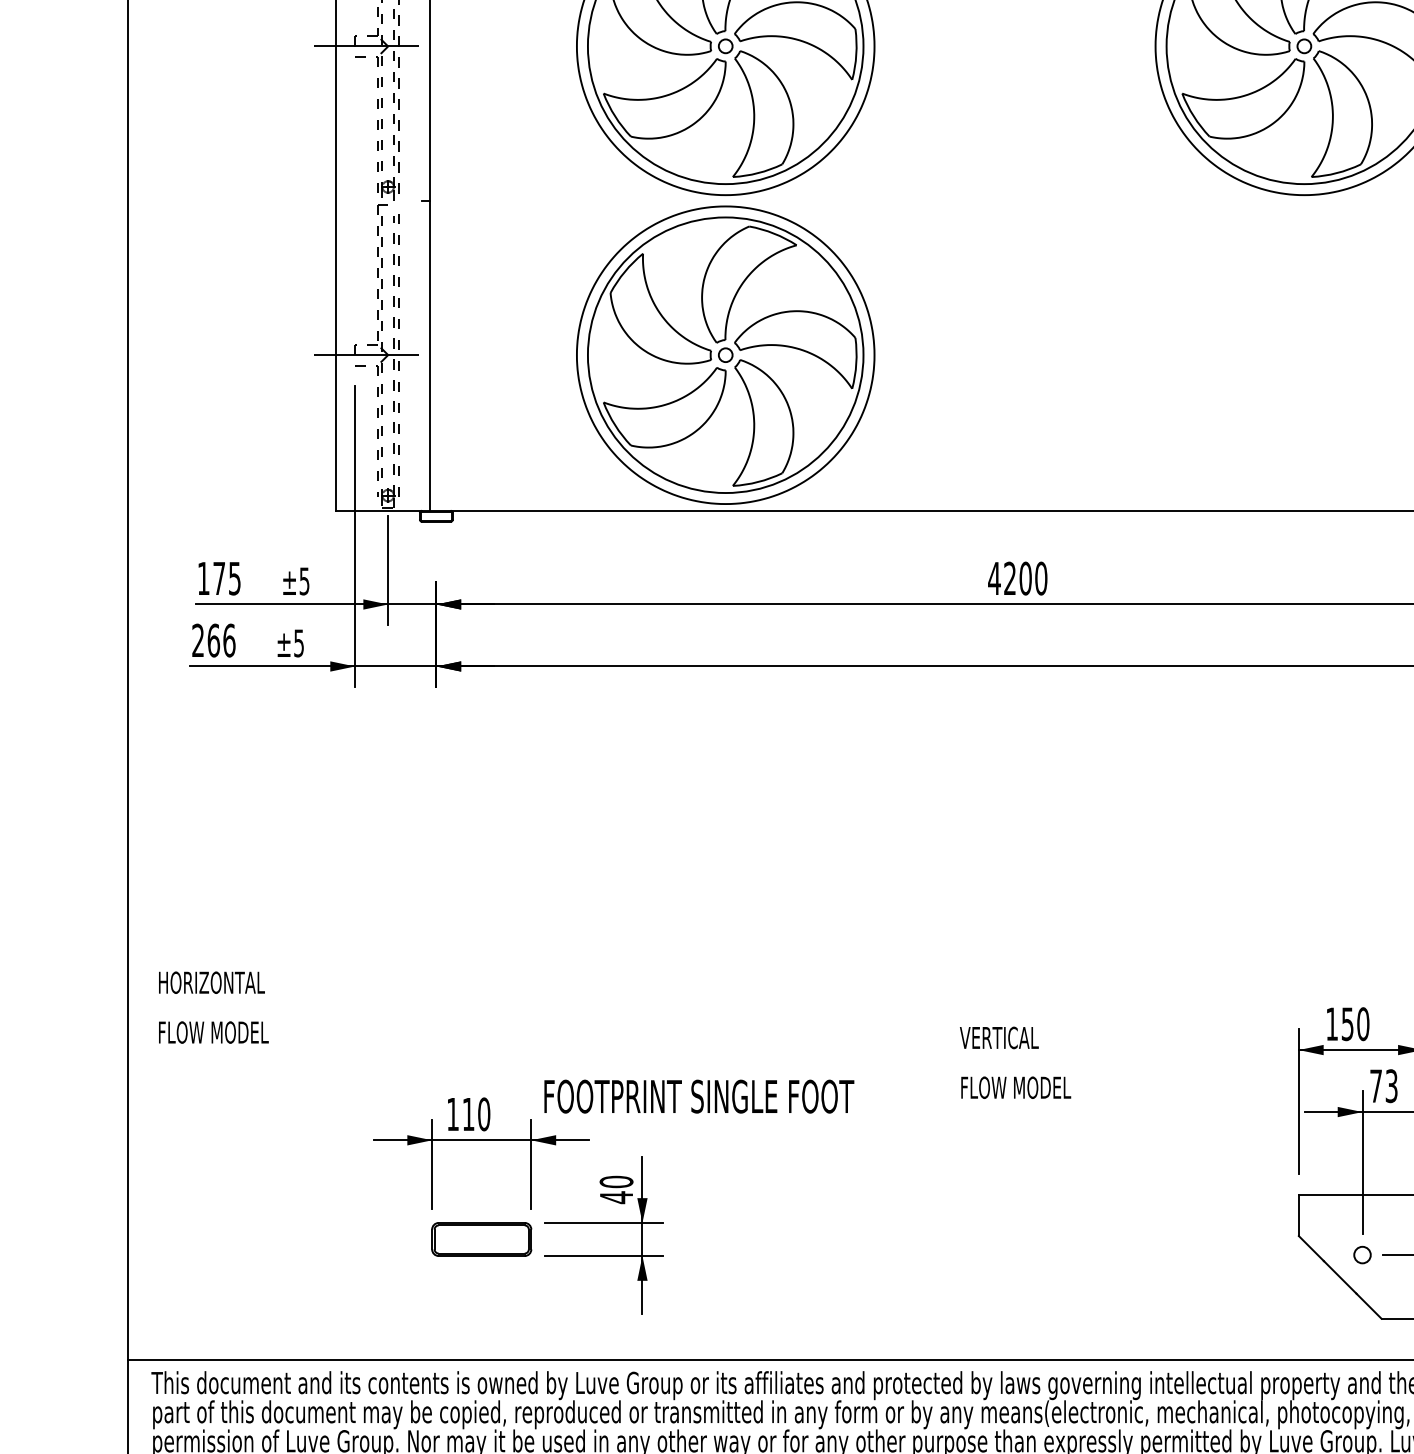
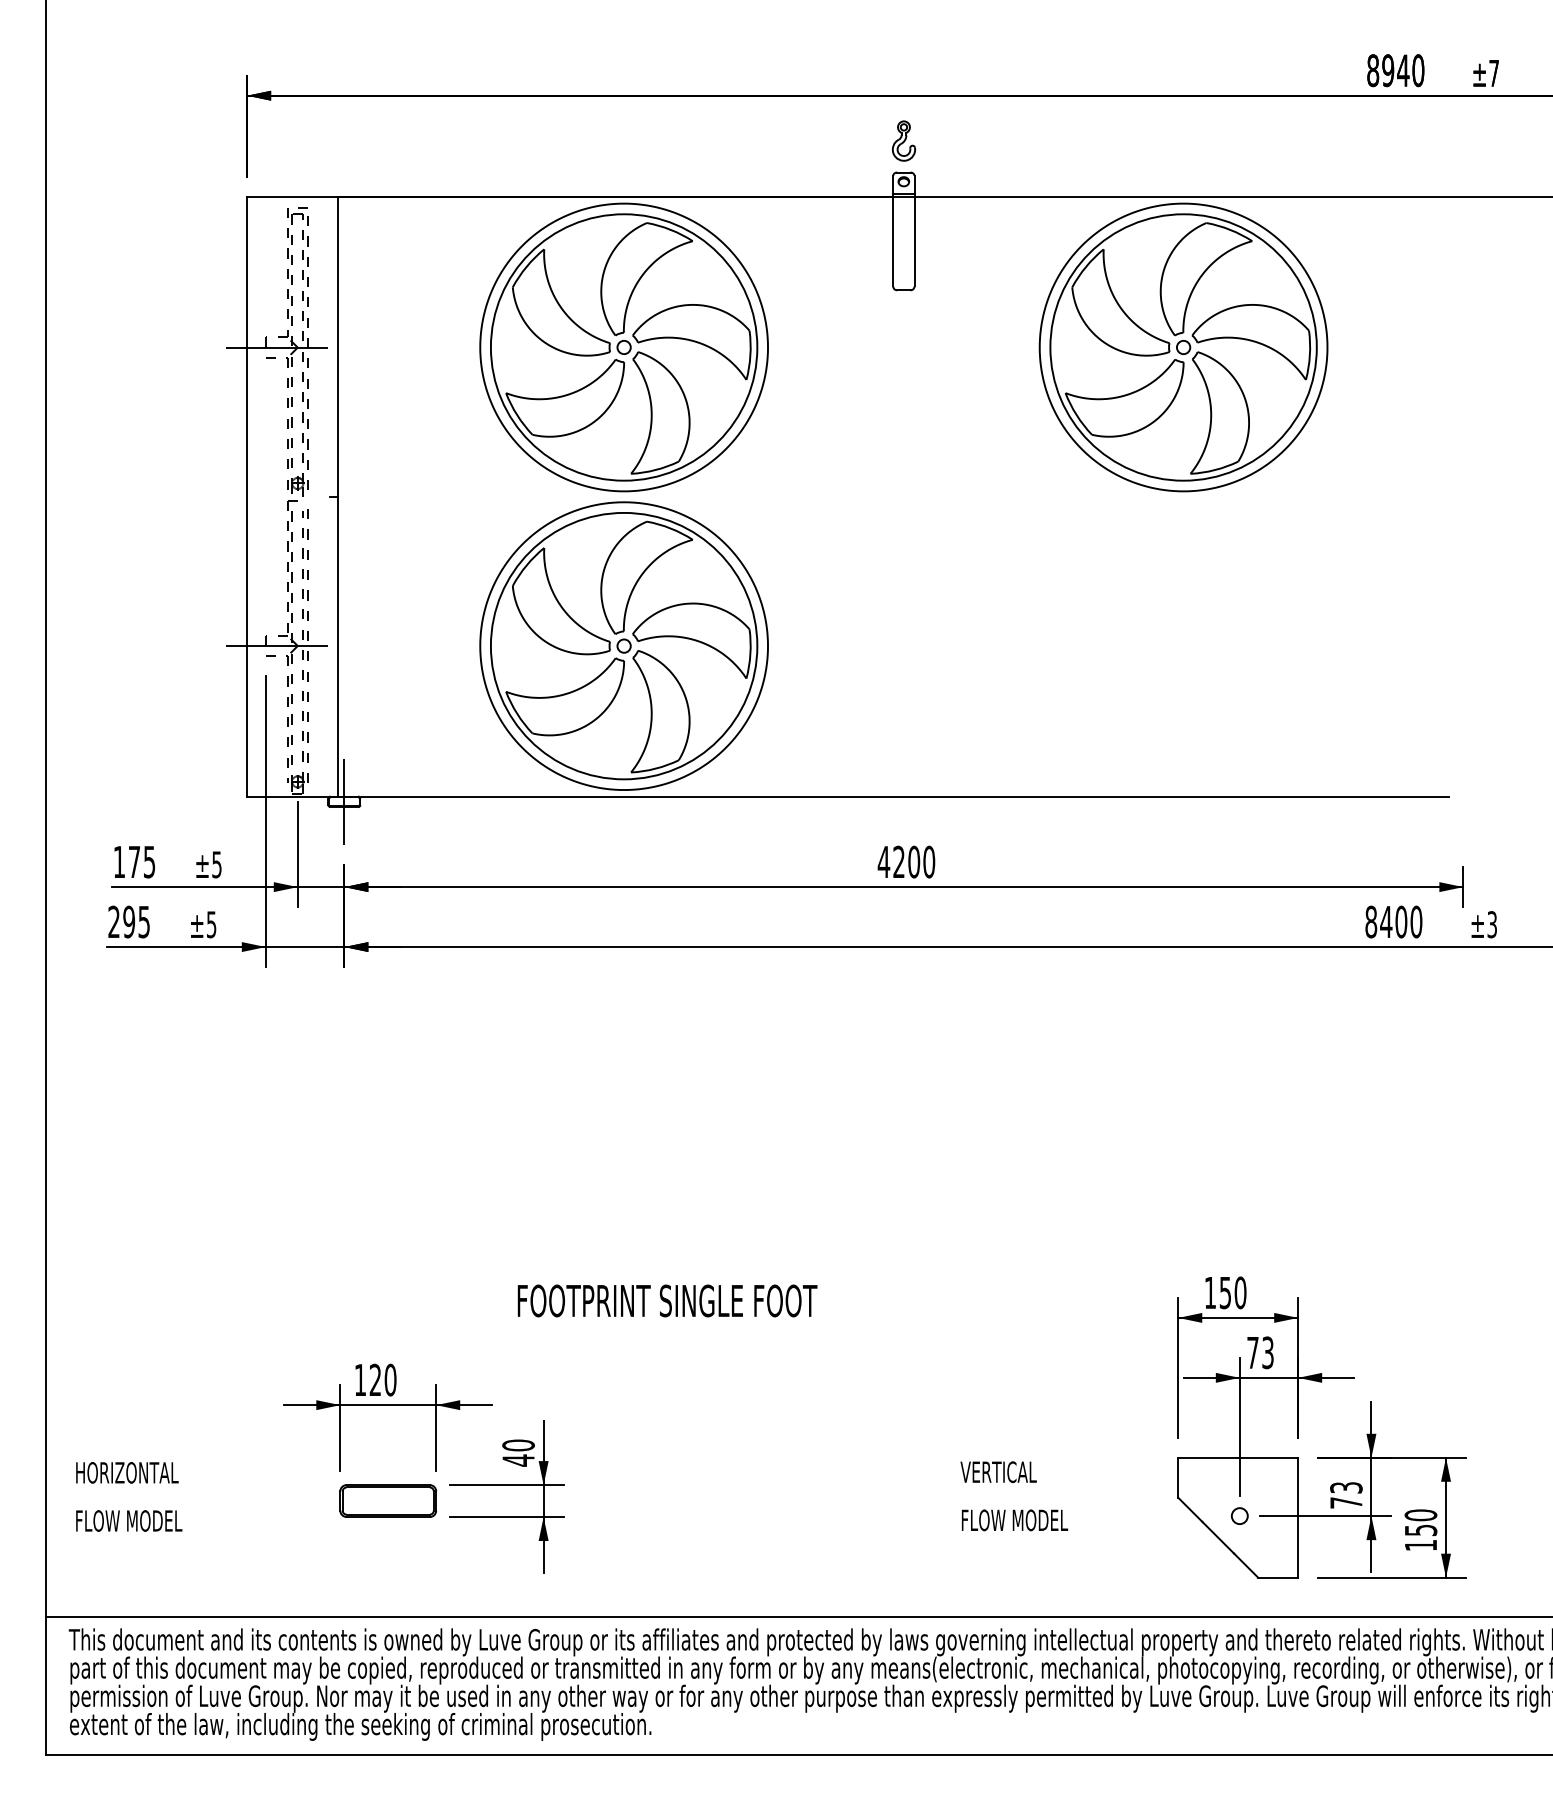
line: (436, 515) -> (344, 801), added
text: (221, 640) -> (136, 921), 266 -> 295
text: (214, 1007) -> (129, 1496), moved
text: (1015, 1063) -> (1014, 1496), moved
text: (699, 1096) -> (667, 1300), moved
text: (467, 1113) -> (374, 1379), 110 -> 120

